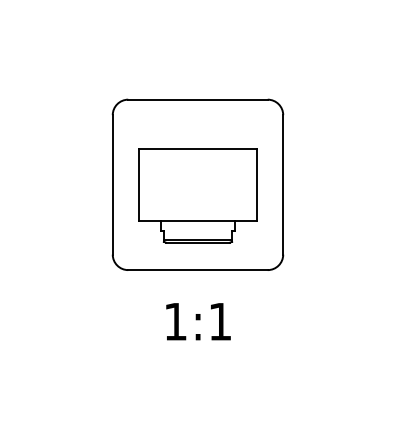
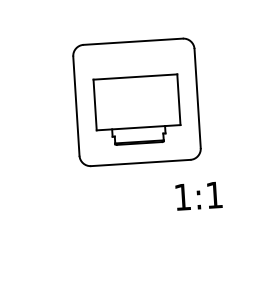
text: (198, 321) -> (198, 196), moved

